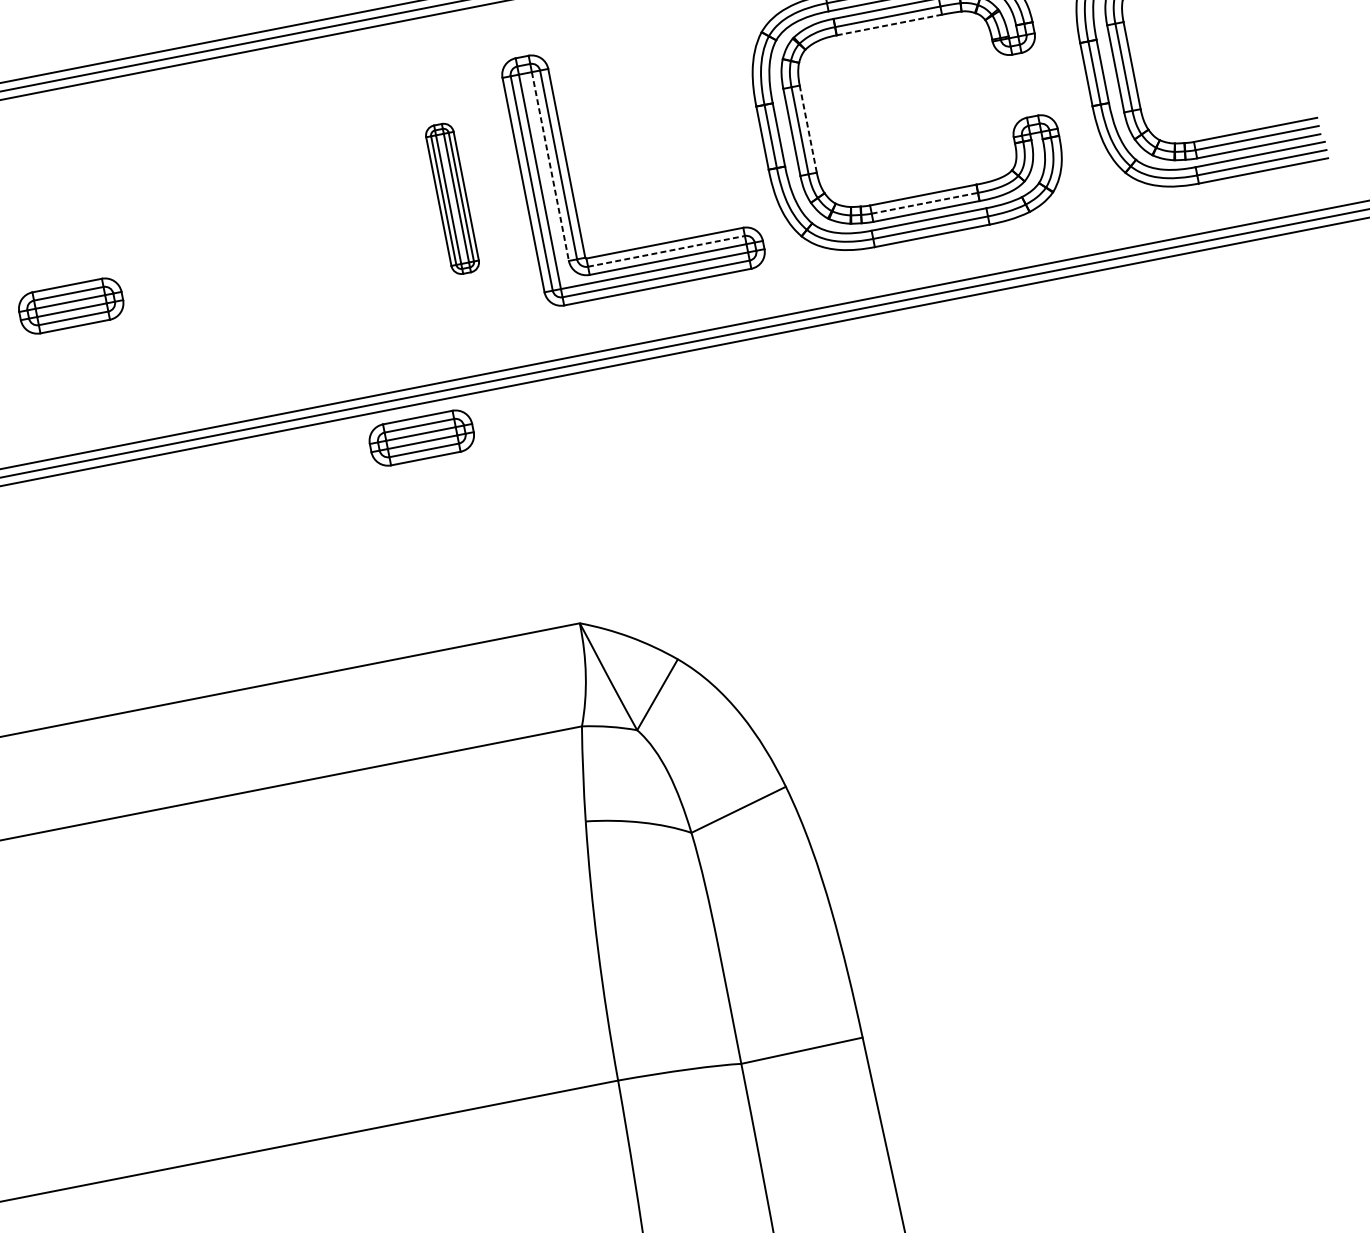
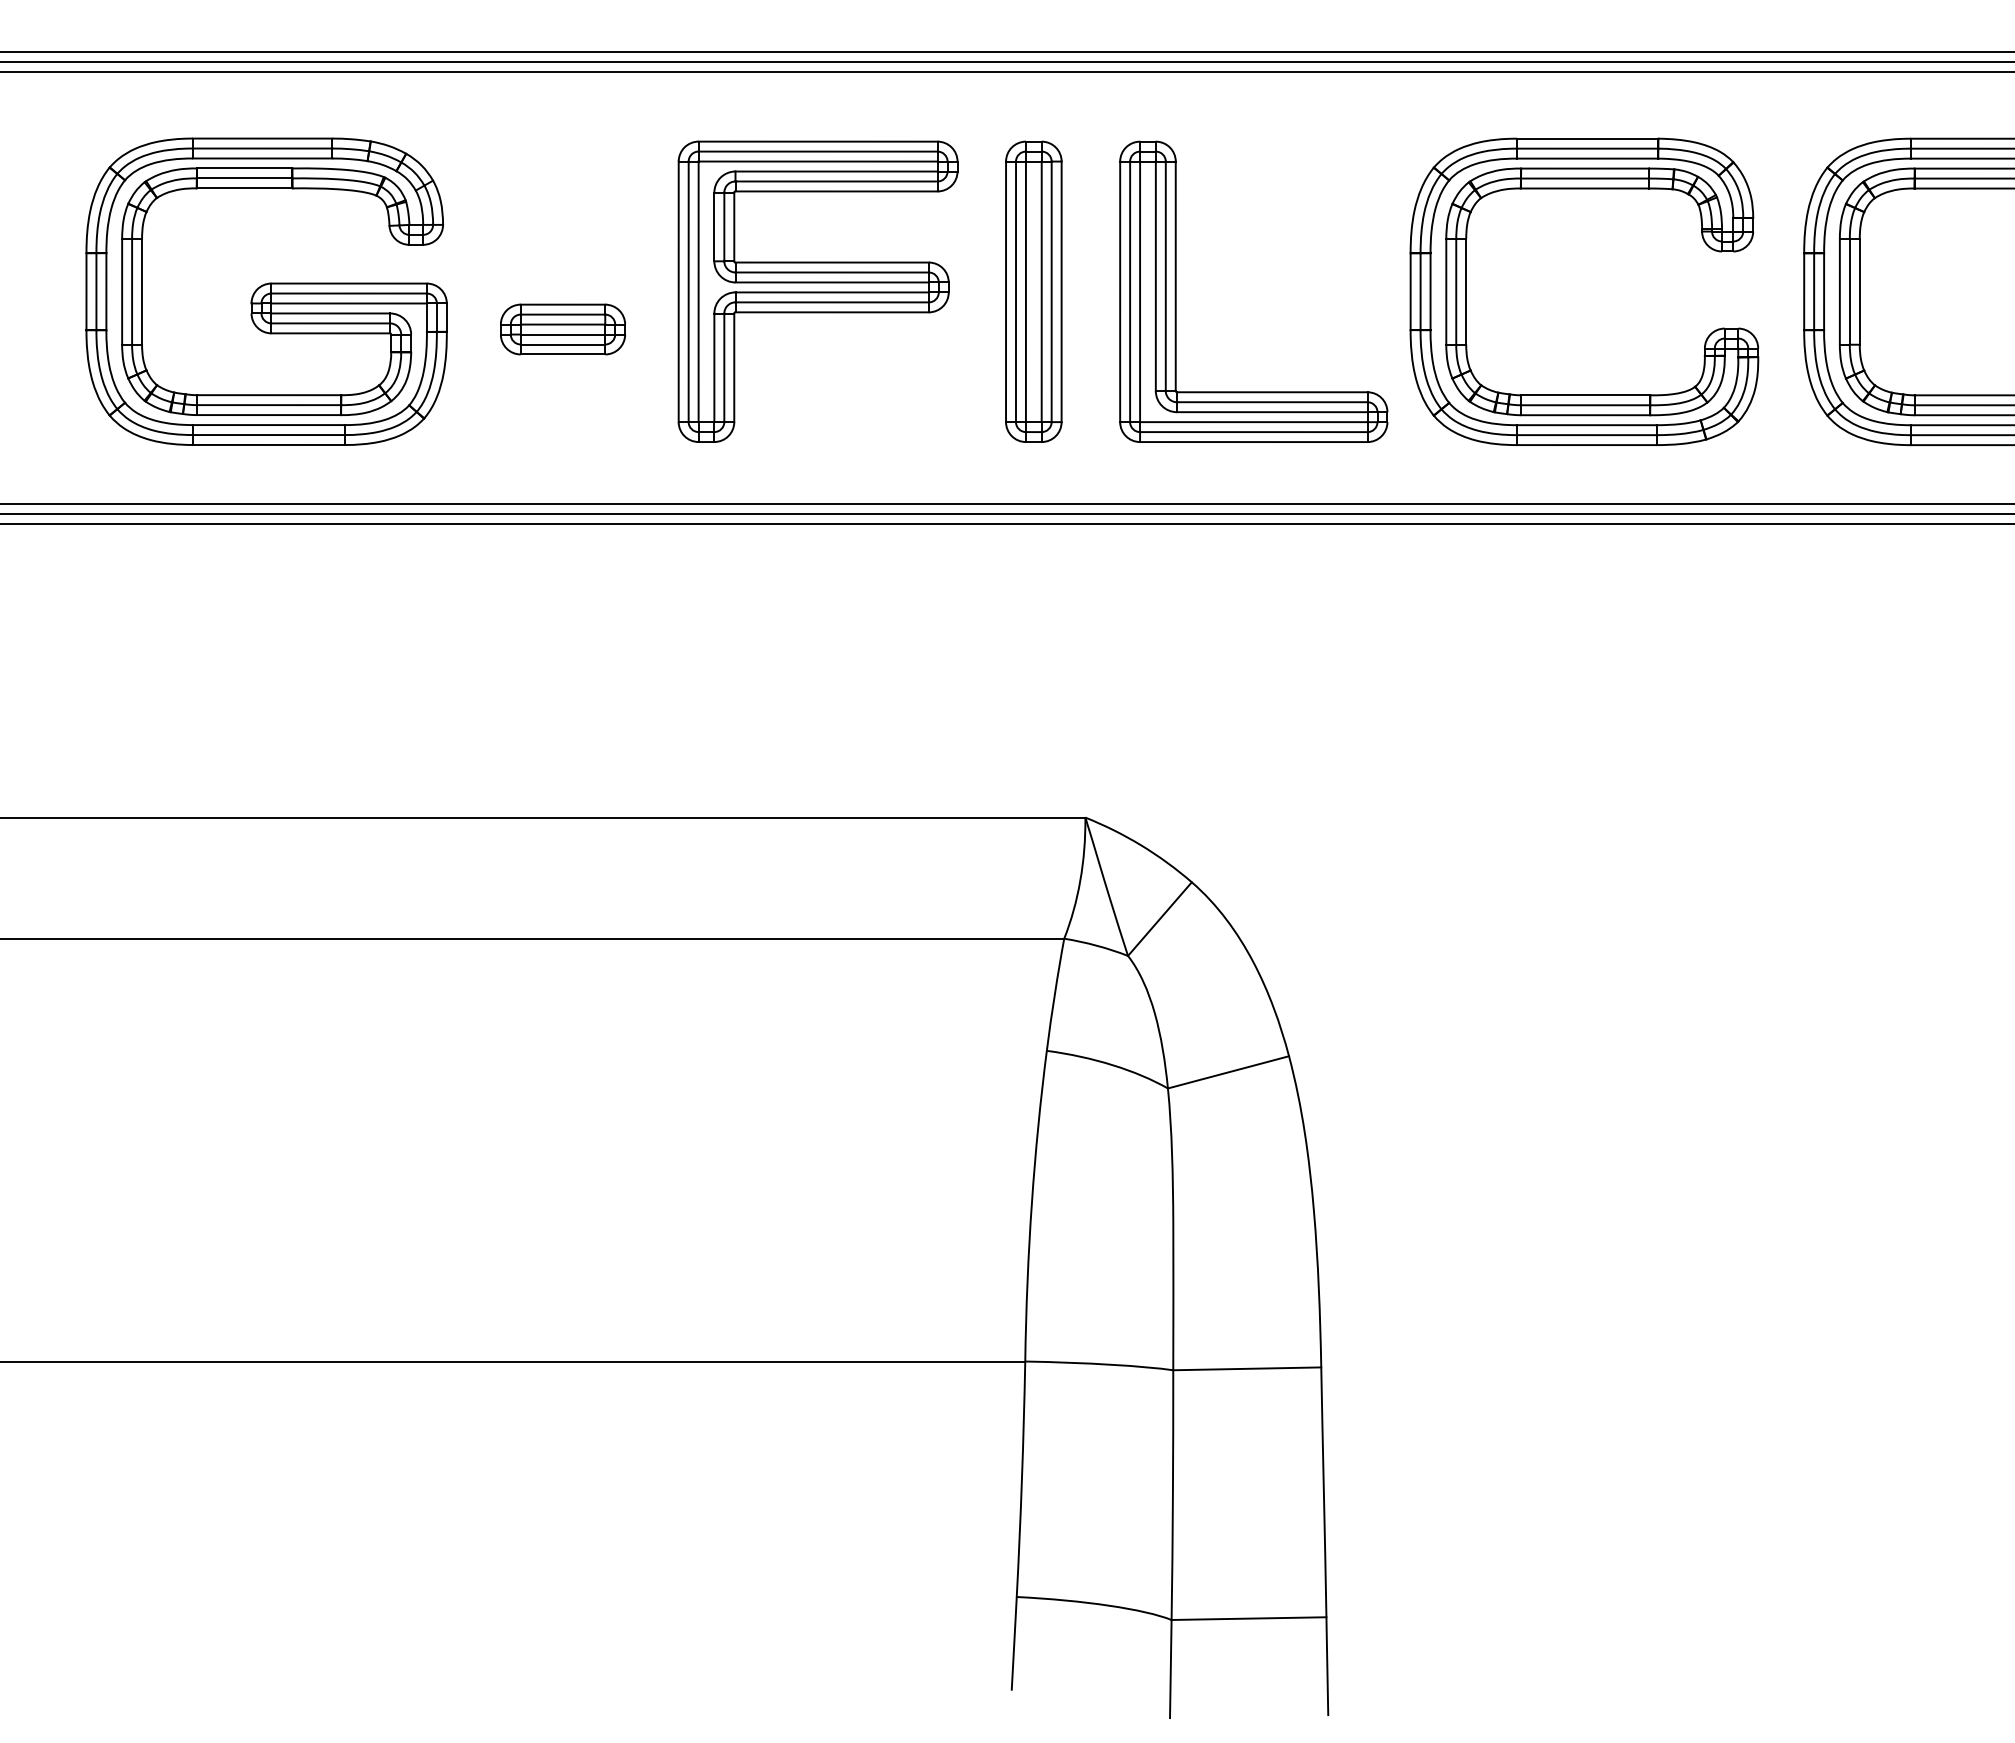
line: (889, 24) -> (1585, 188), dashed -> solid
line: (808, 128) -> (1466, 291), dashed -> solid
line: (550, 166) -> (1155, 276), dashed -> solid
part: (452, 198) -> (1033, 291), size x1.67
line: (924, 203) -> (1585, 405), dashed -> solid
part: (274, 233) -> (817, 291), added
line: (666, 251) -> (1272, 402), dashed -> solid
part: (421, 438) -> (942, 564), removed

